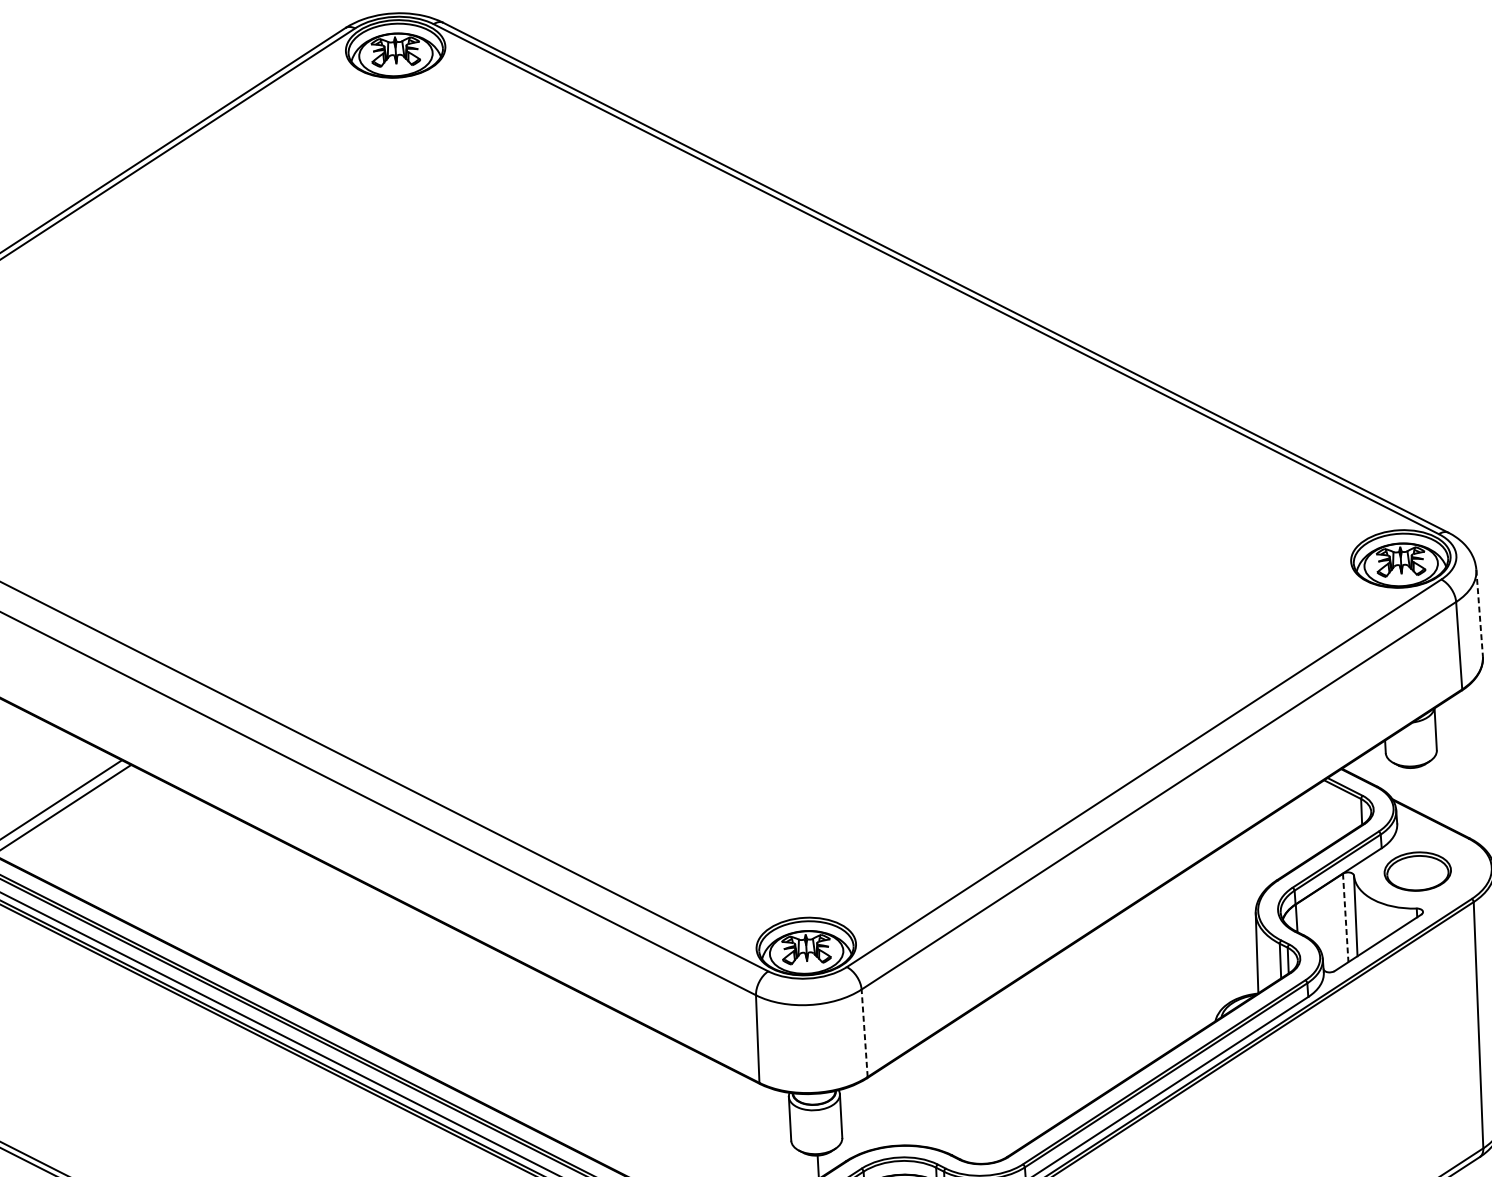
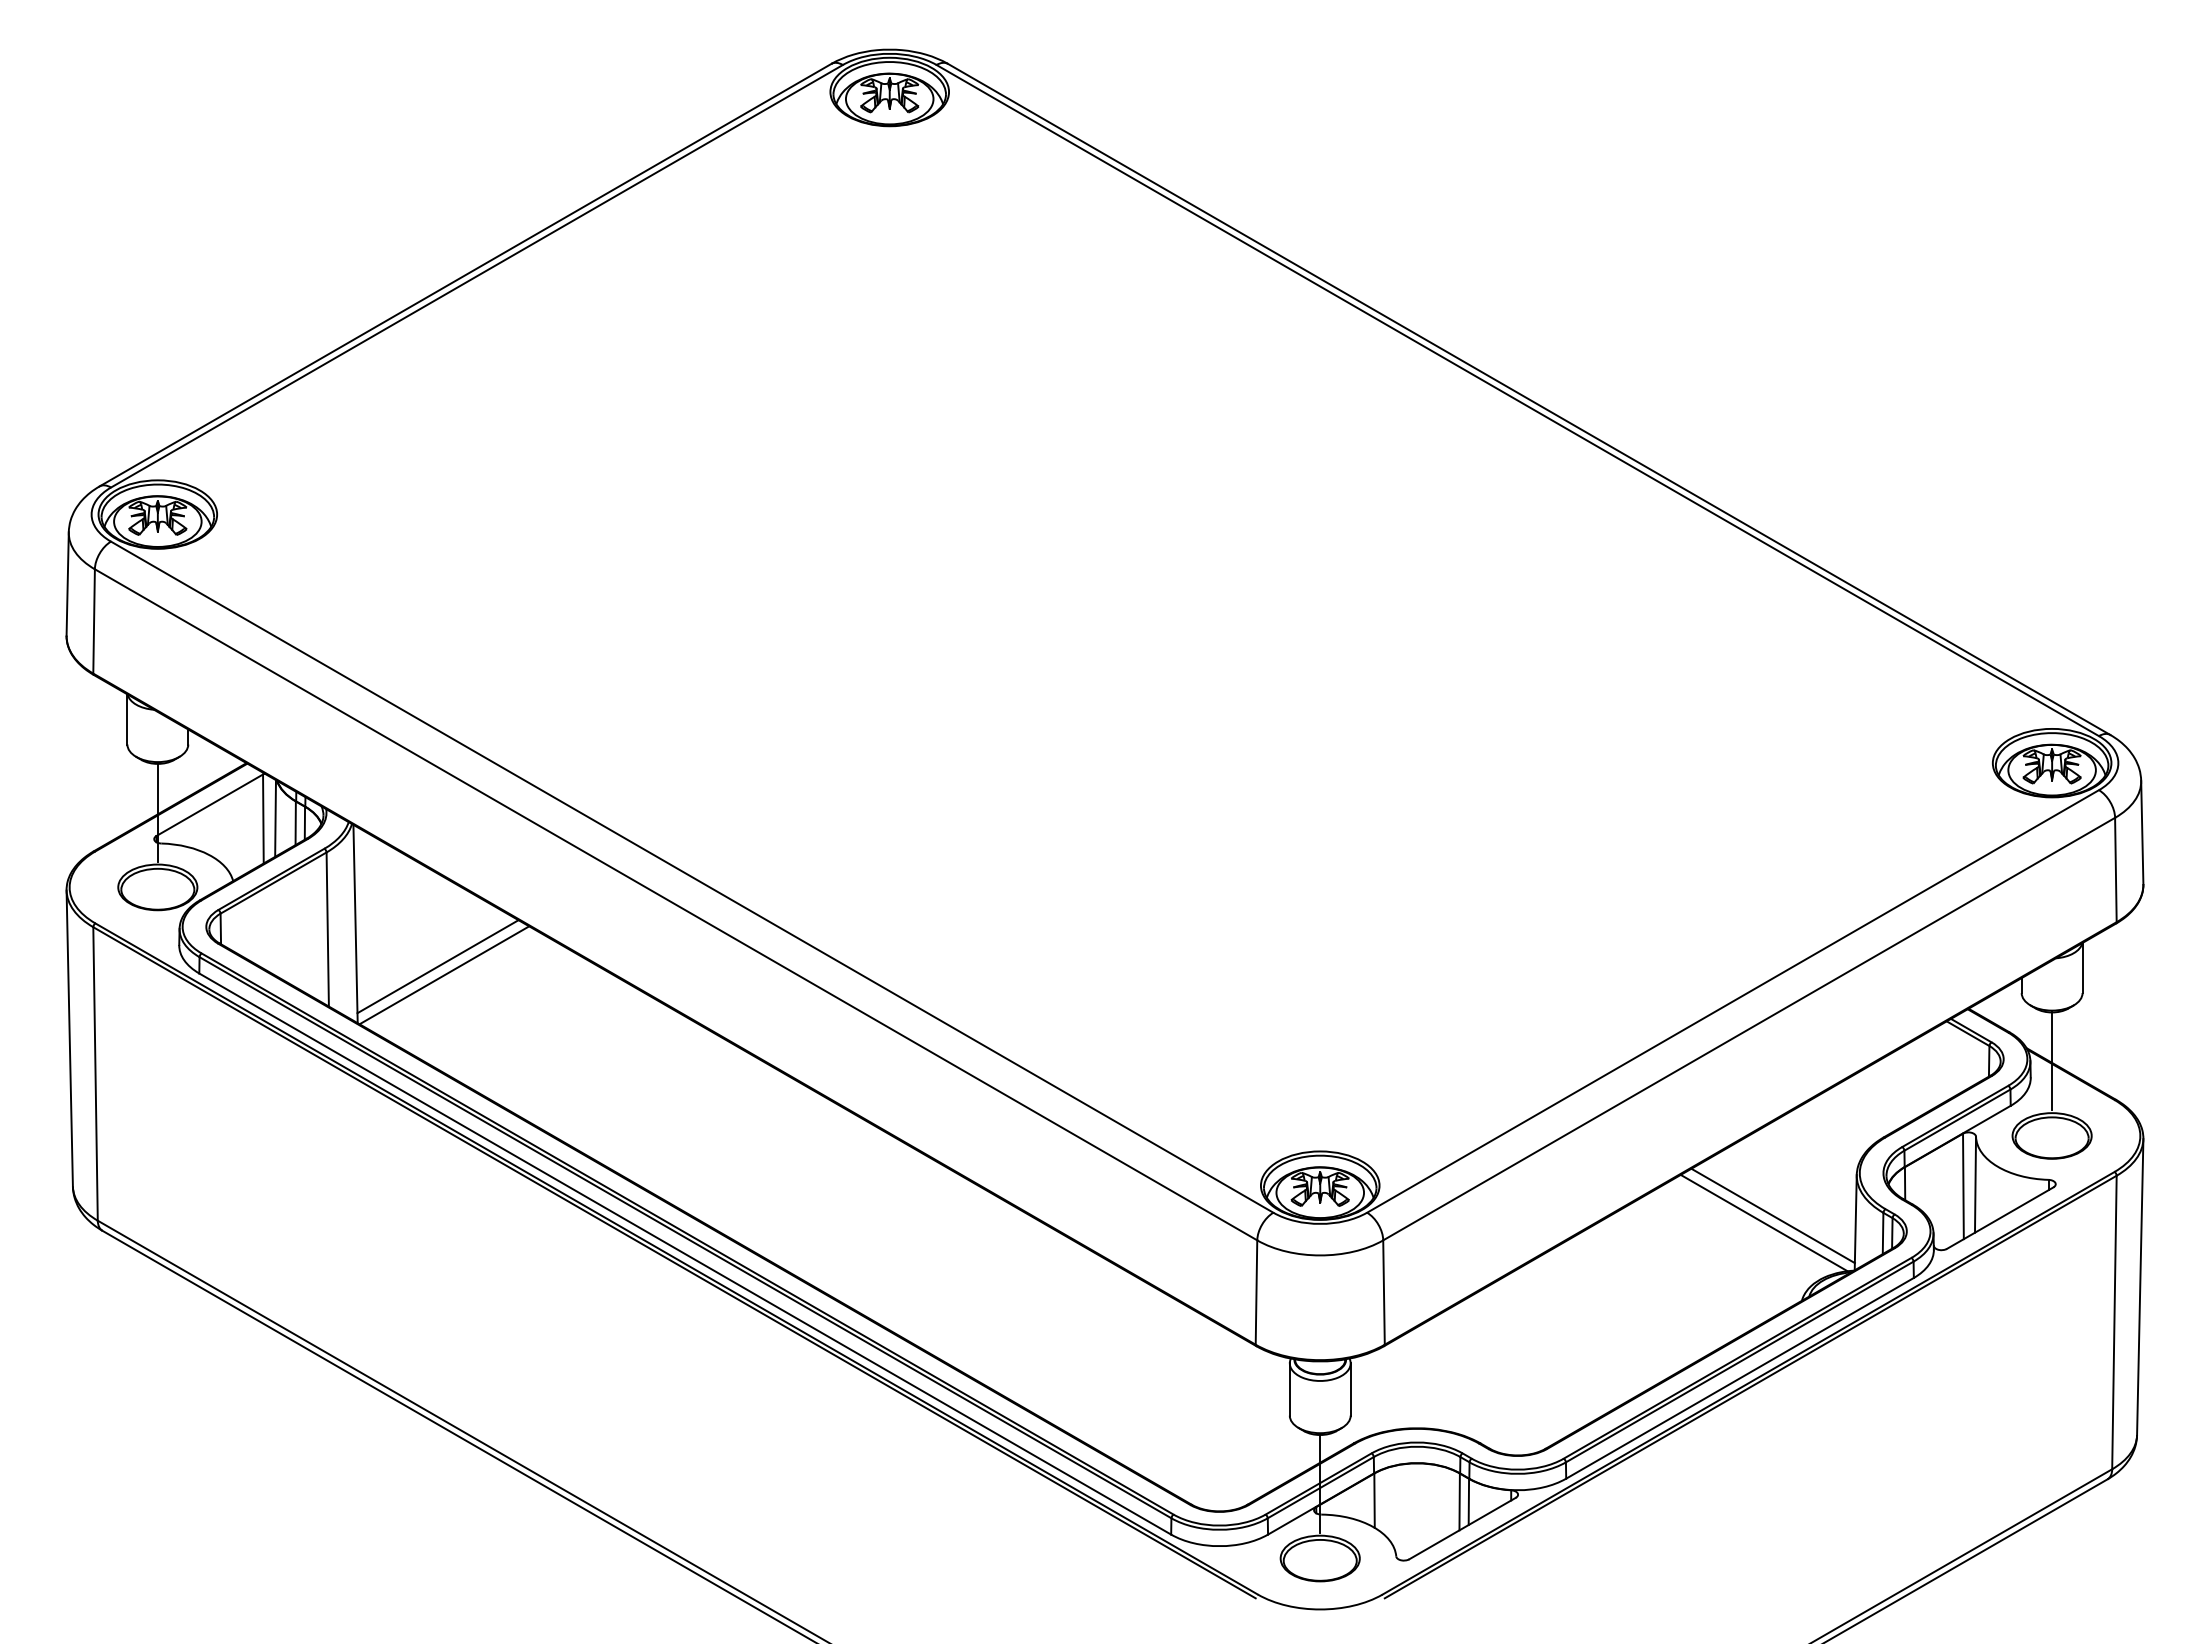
line: (1479, 613) -> (2142, 832), dashed -> solid
line: (1414, 809) -> (2052, 1061), added
line: (1345, 918) -> (1963, 1186), dashed -> solid
line: (1186, 951) -> (1772, 1215), added
line: (1179, 957) -> (1763, 1222), added
line: (865, 1033) -> (1384, 1292), dashed -> solid

